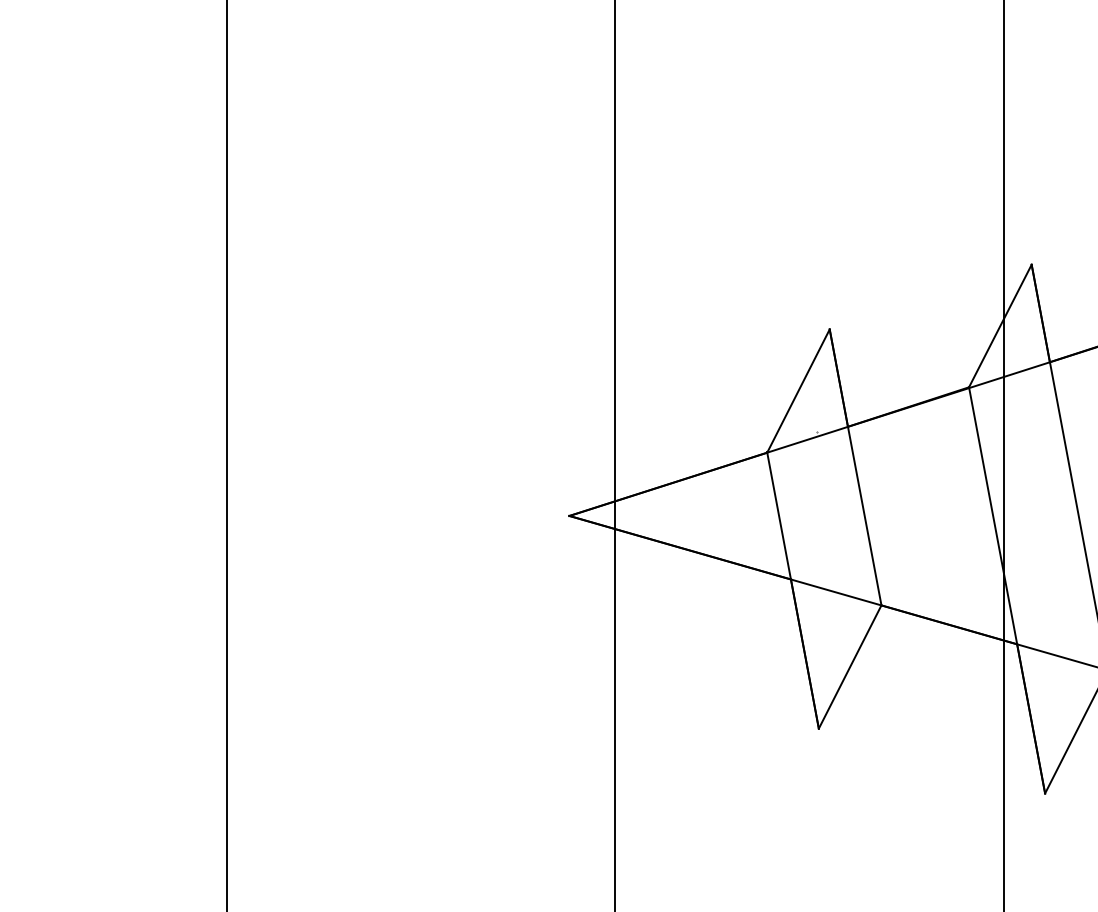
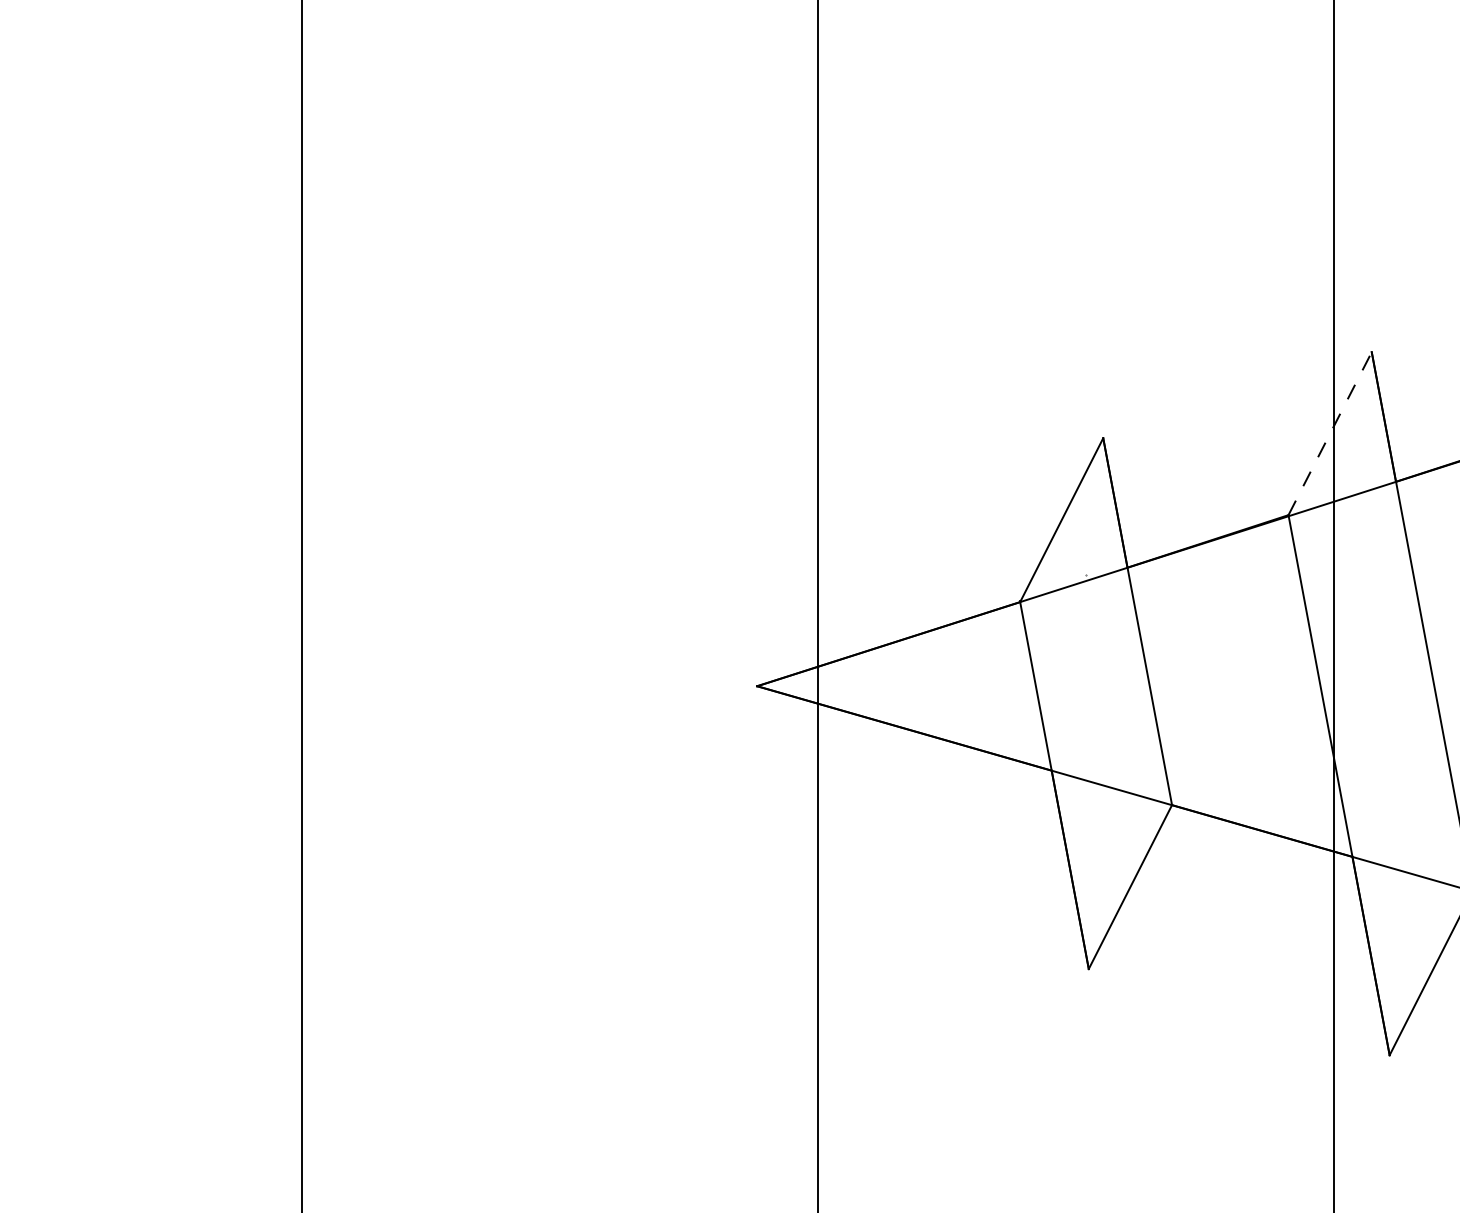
line: (1000, 326) -> (1330, 434), solid -> dashed

